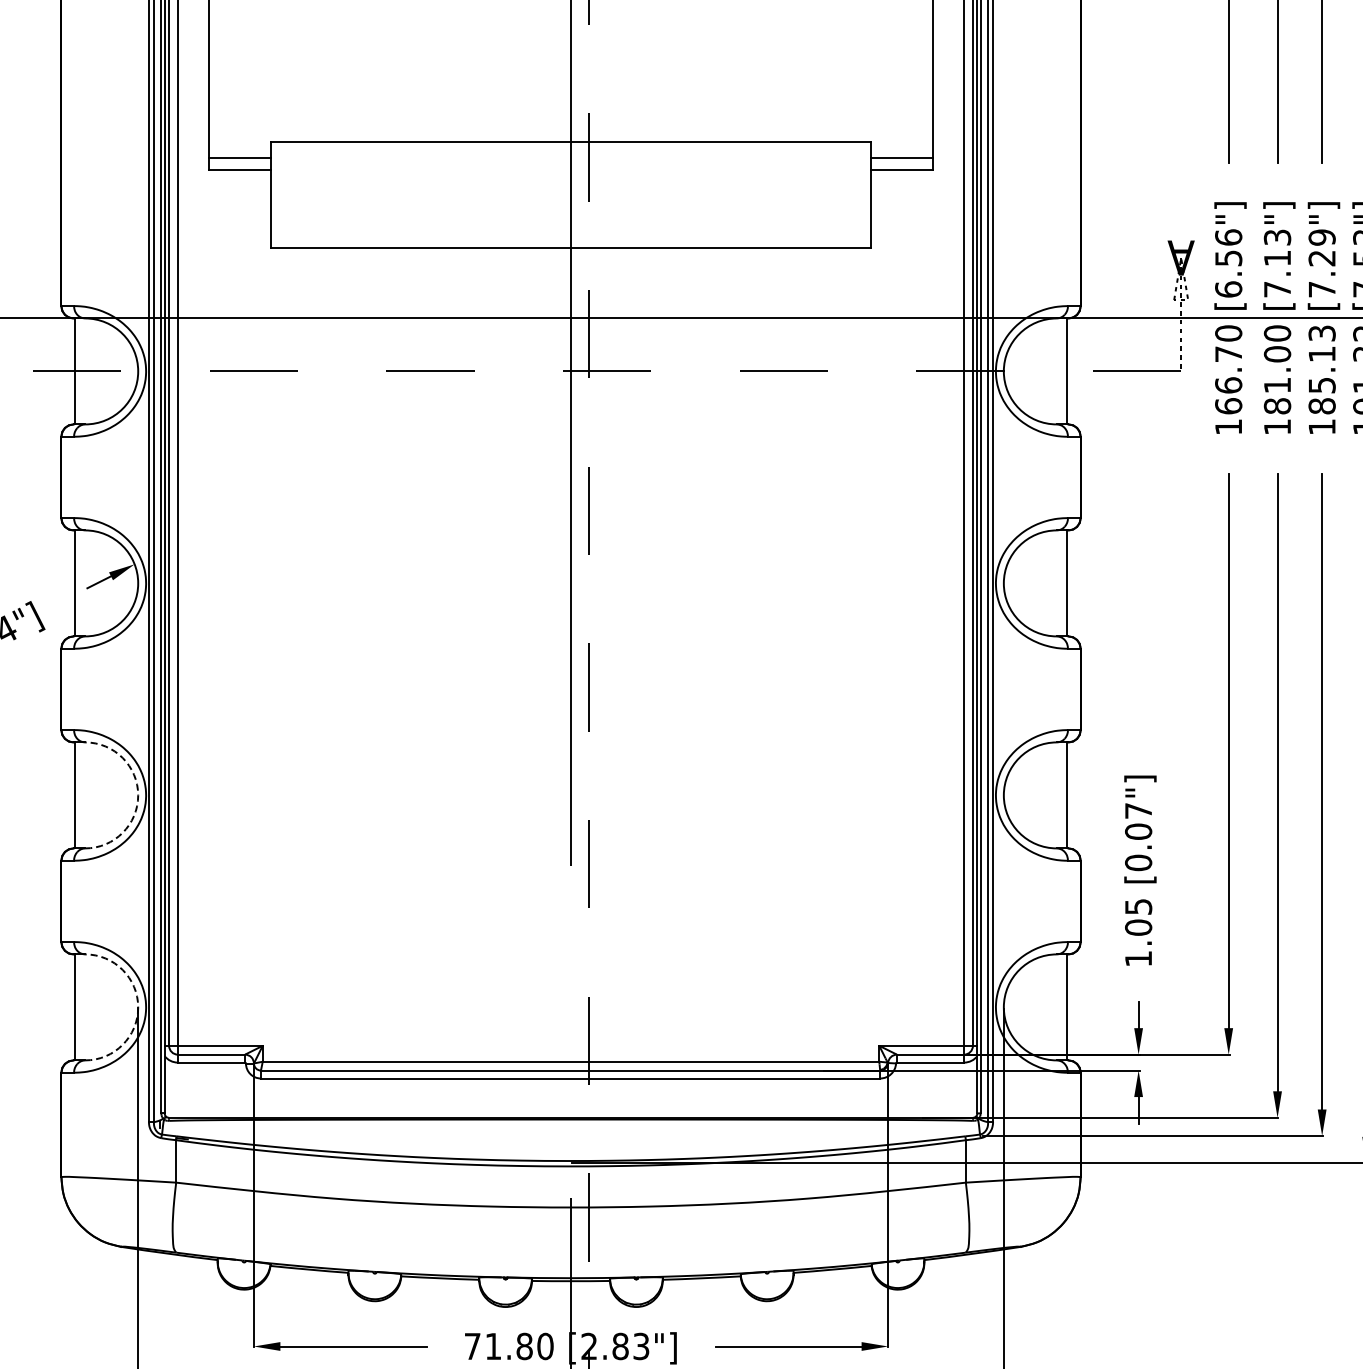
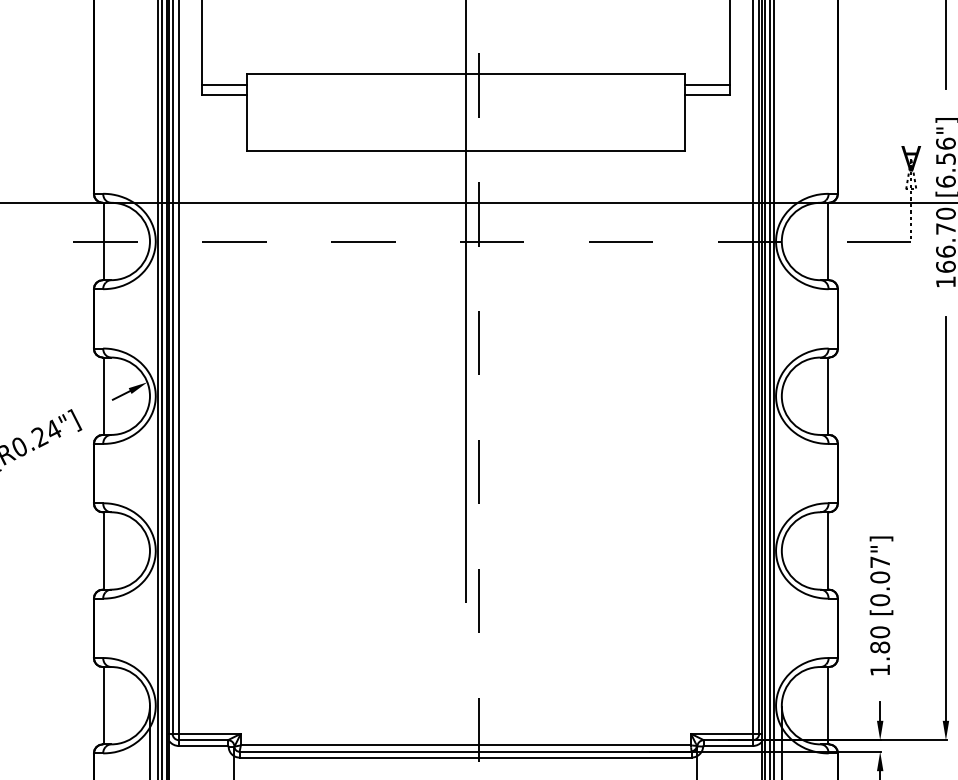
arc: (138, 795) -> (150, 551), dashed -> solid
text: (1138, 916) -> (880, 639), 1.05 -> 1.80
arc: (138, 1007) -> (150, 705), dashed -> solid

